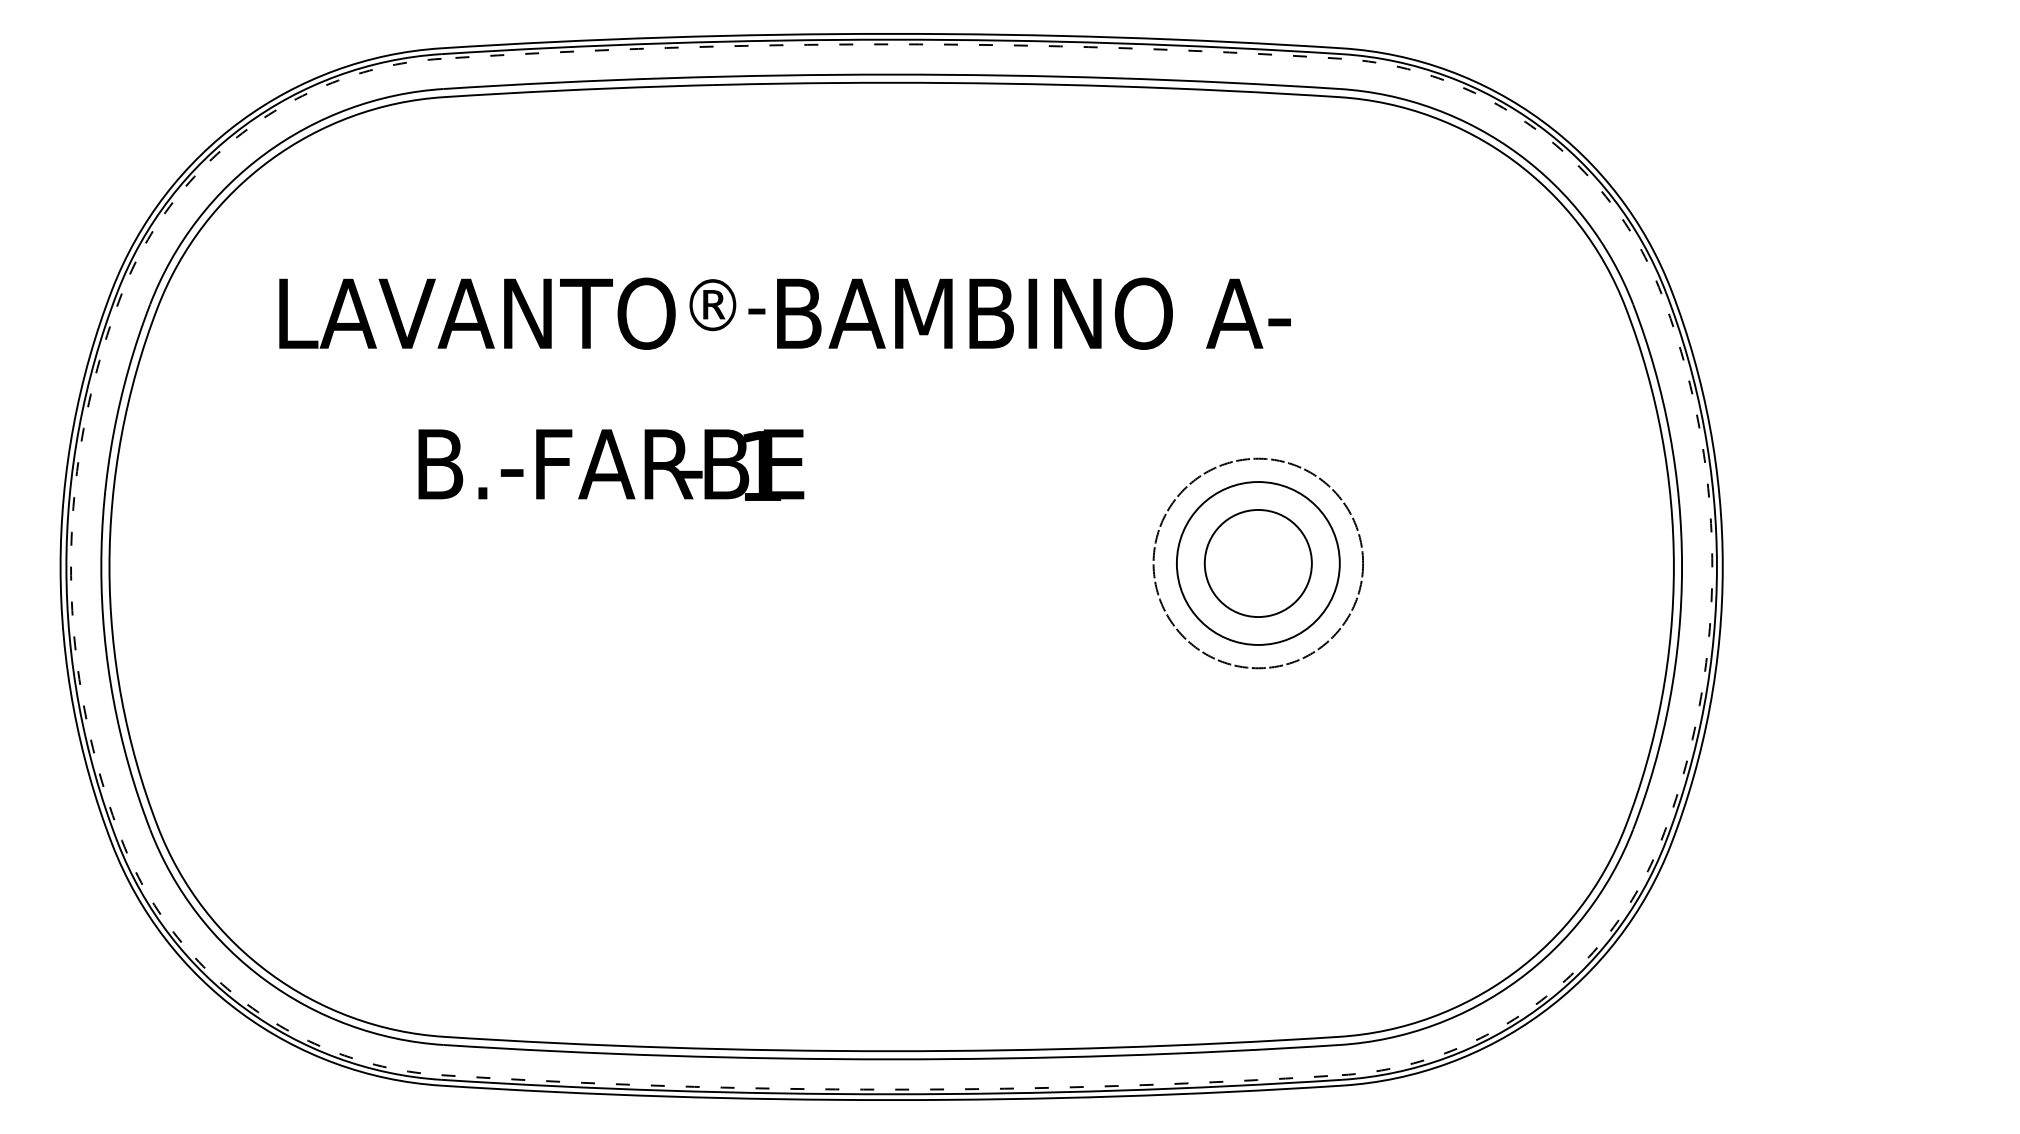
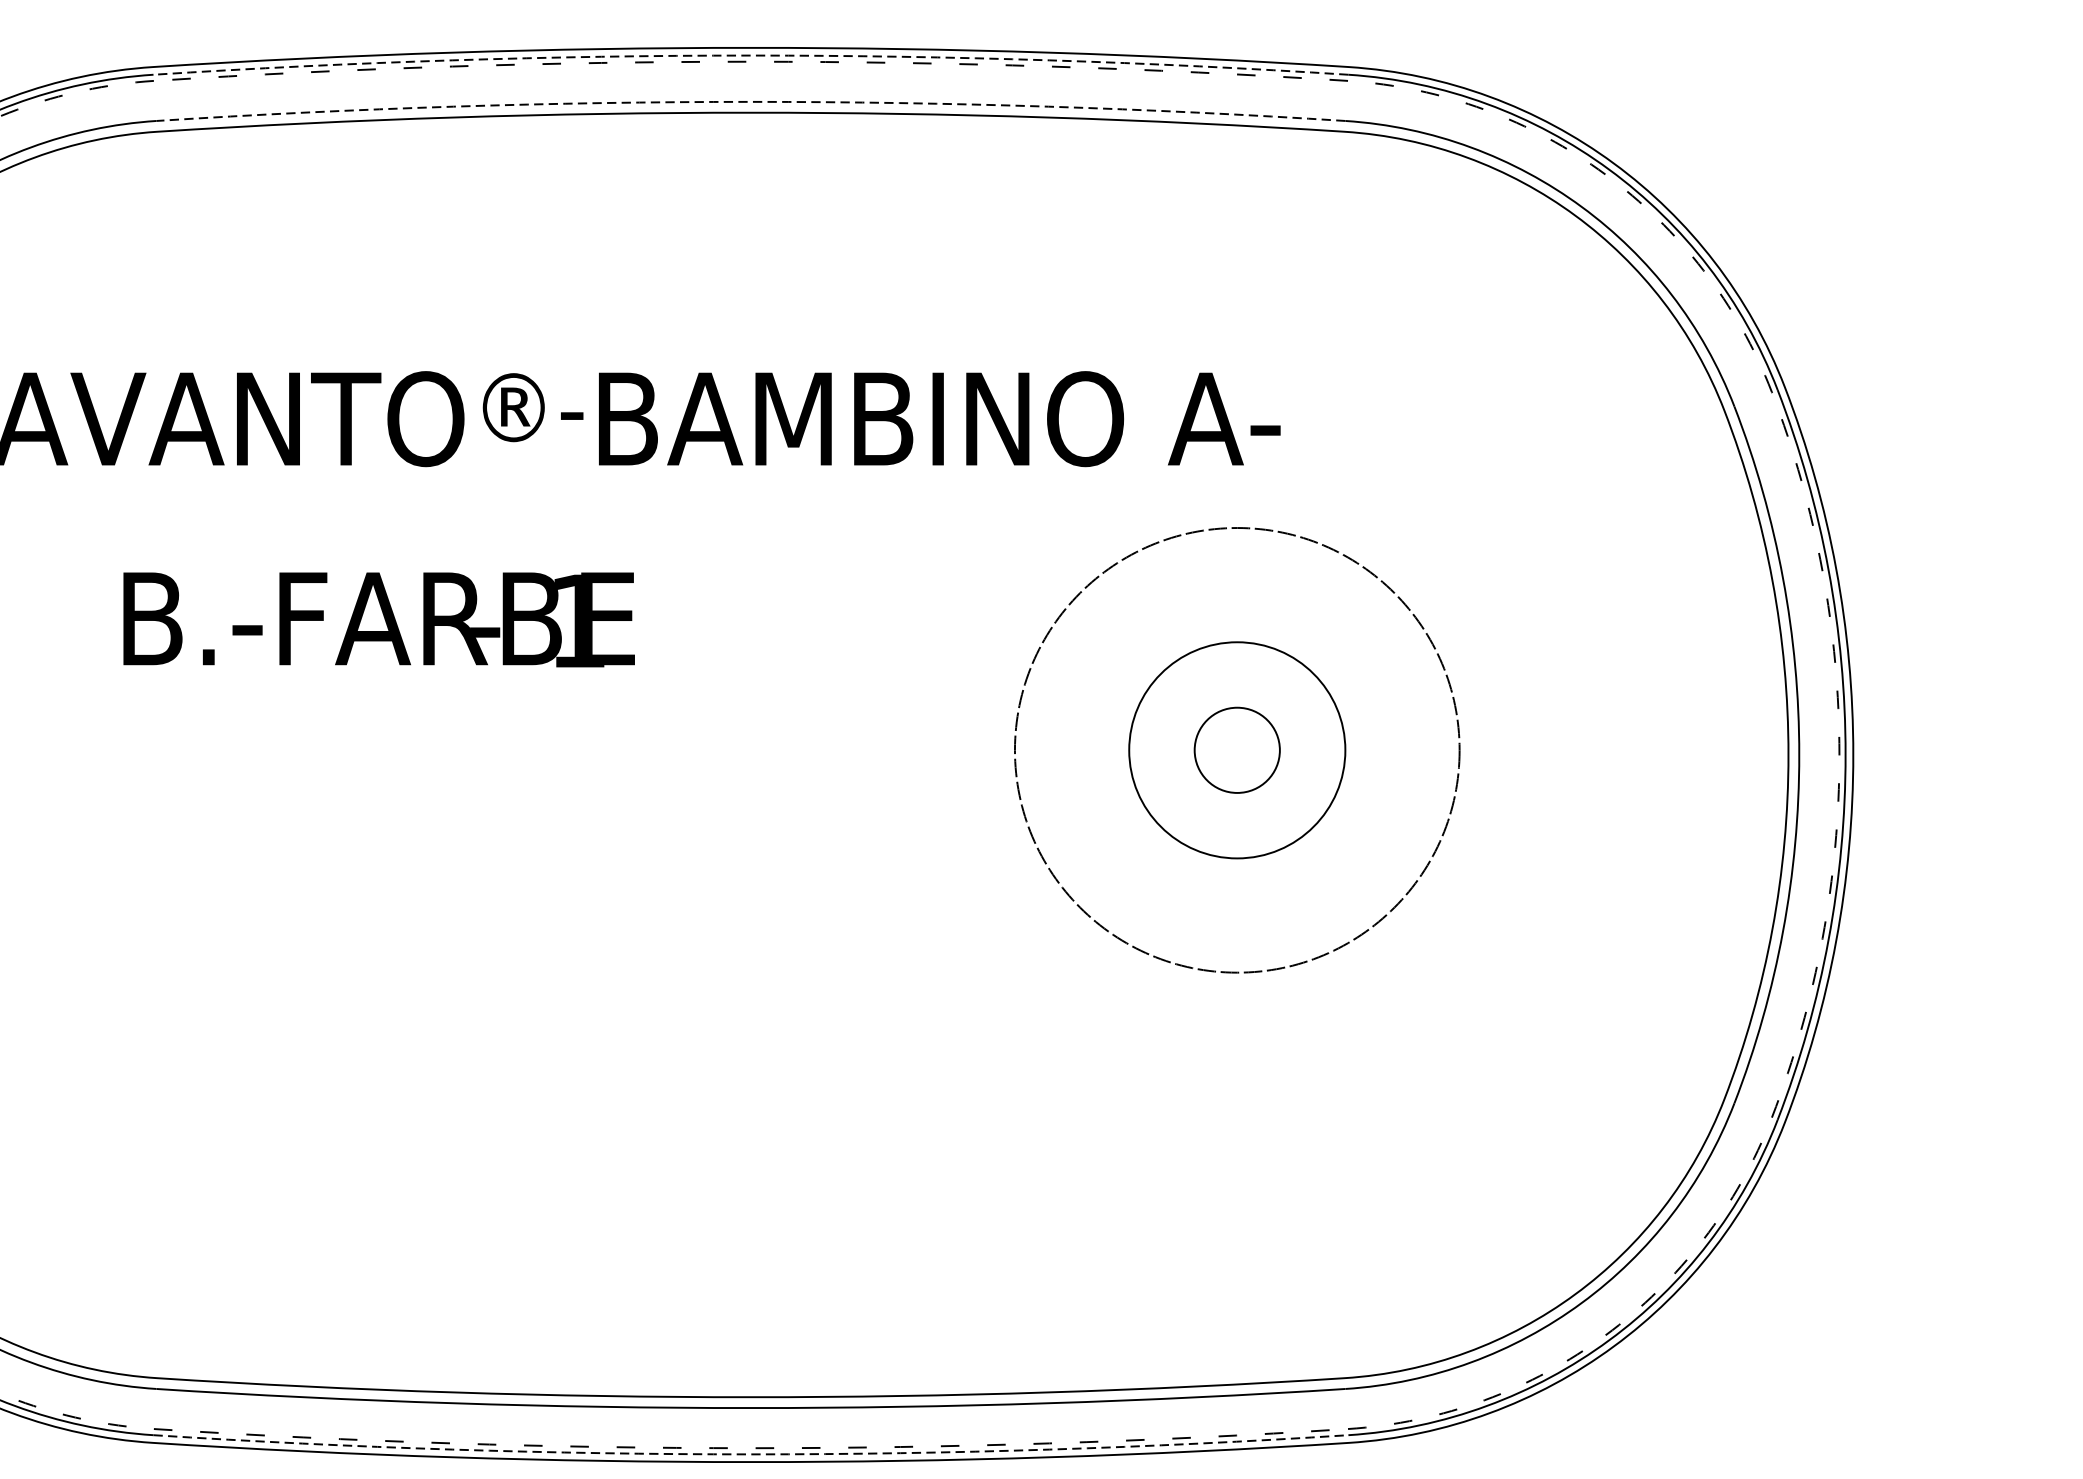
arc: (891, 39) -> (750, 55), solid -> dashed
arc: (891, 74) -> (750, 101), solid -> dashed
circle: (1257, 563) -> (1236, 750), size x0.6
circle: (1258, 563) -> (1237, 750), size x1.6
arc: (891, 1094) -> (750, 1454), solid -> dashed

